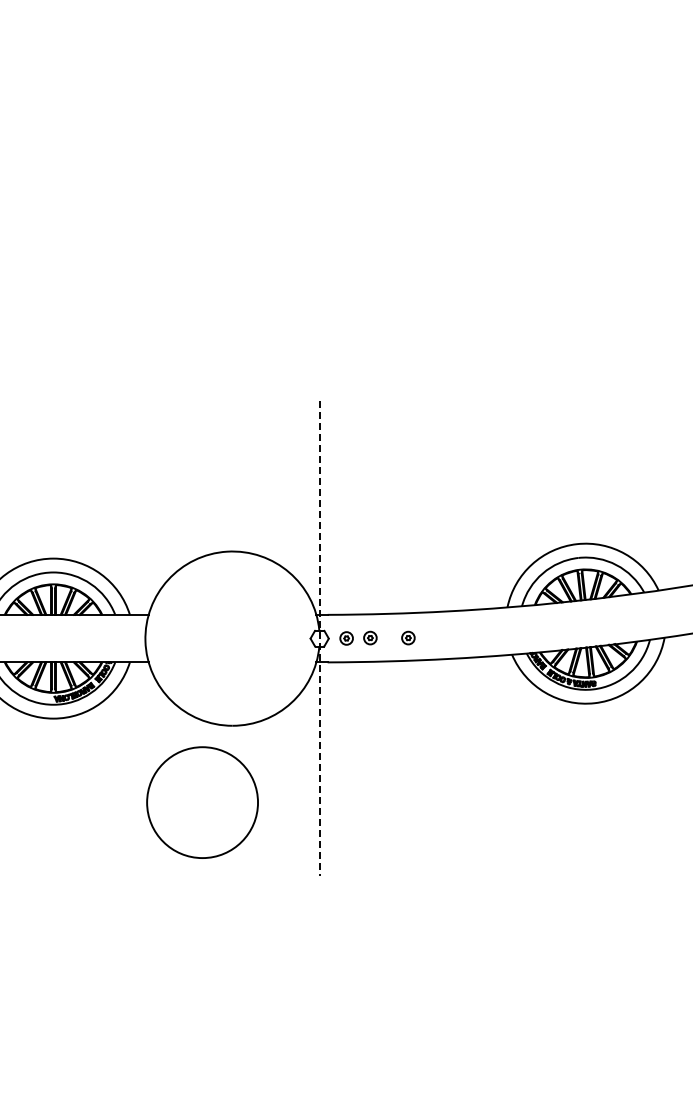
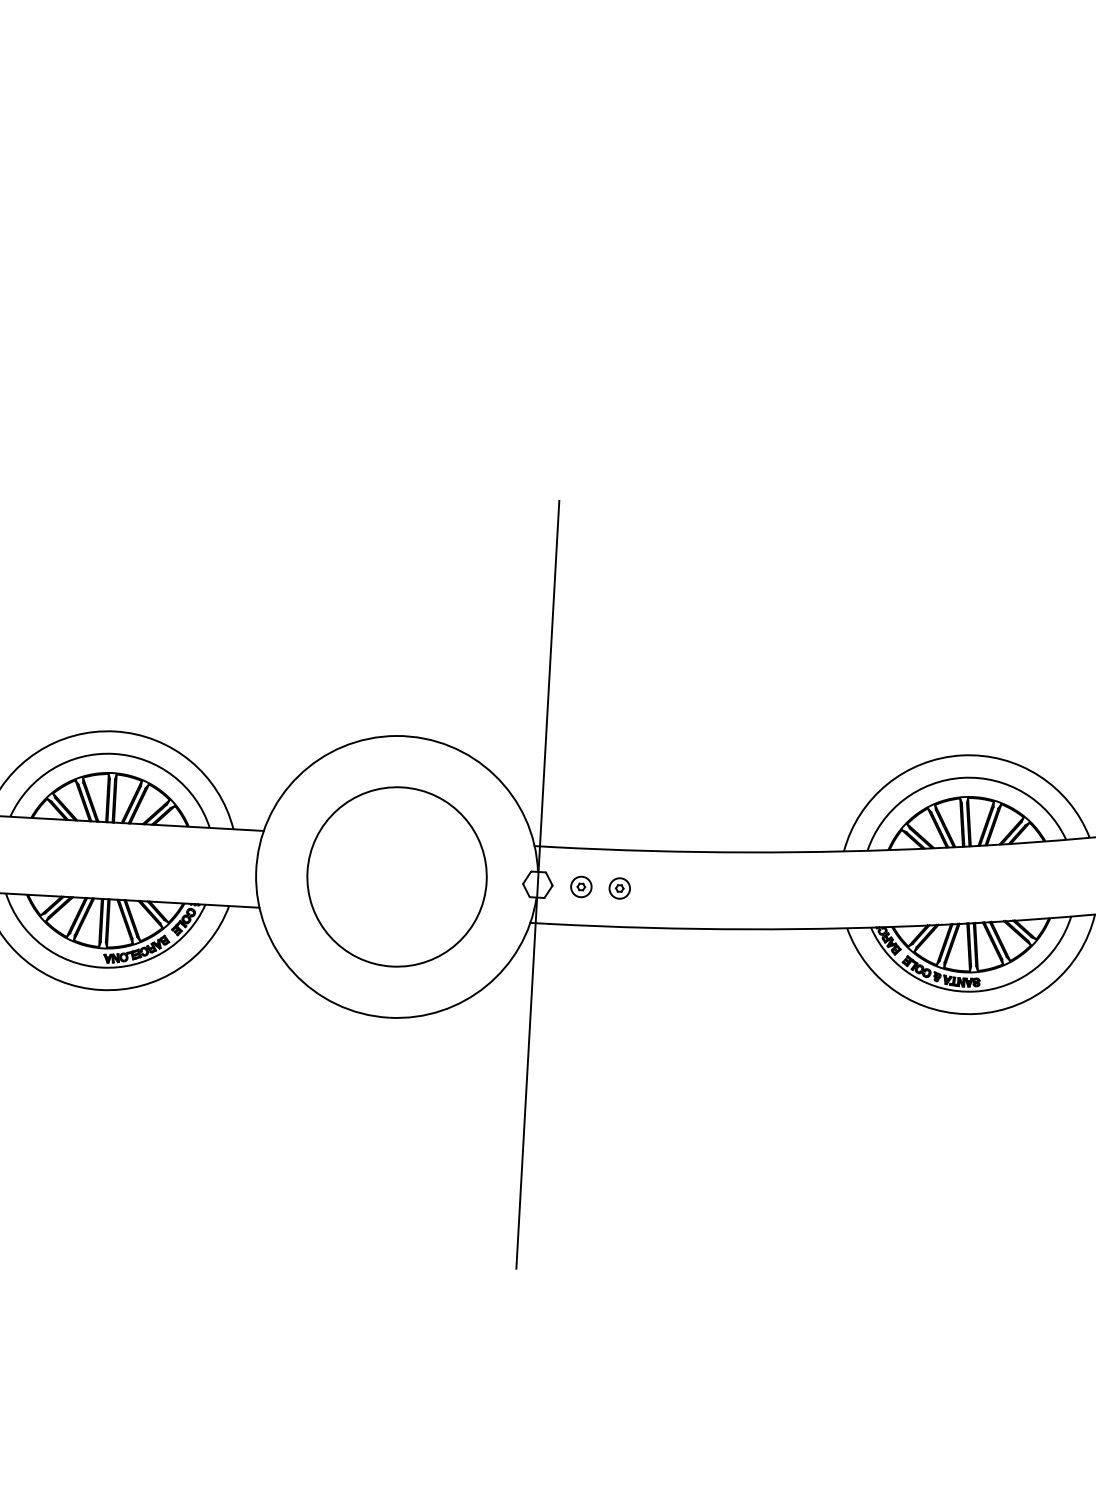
part: (408, 637) -> (681, 890), removed
line: (319, 638) -> (537, 884), dashed -> solid
circle: (202, 802) -> (396, 876), moved

